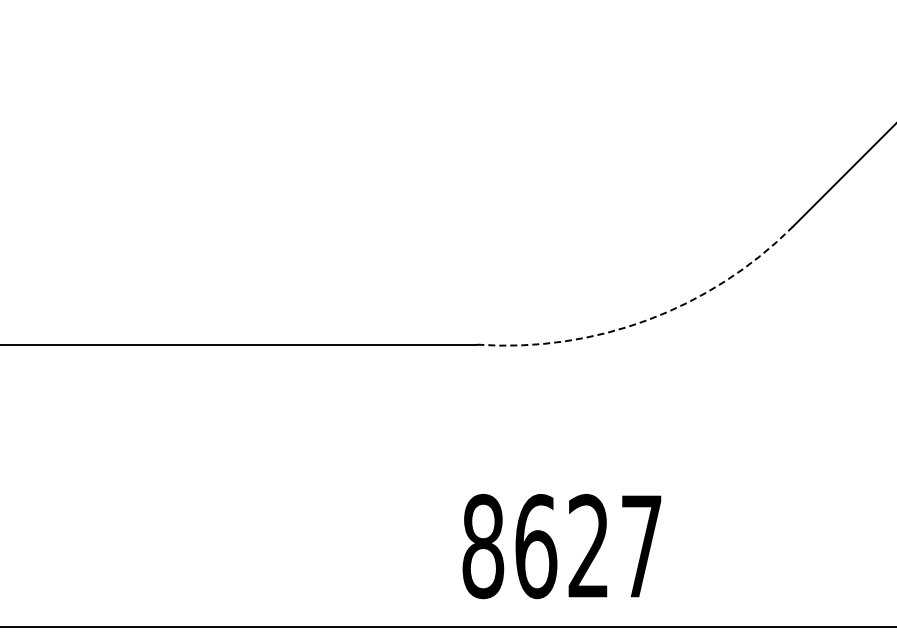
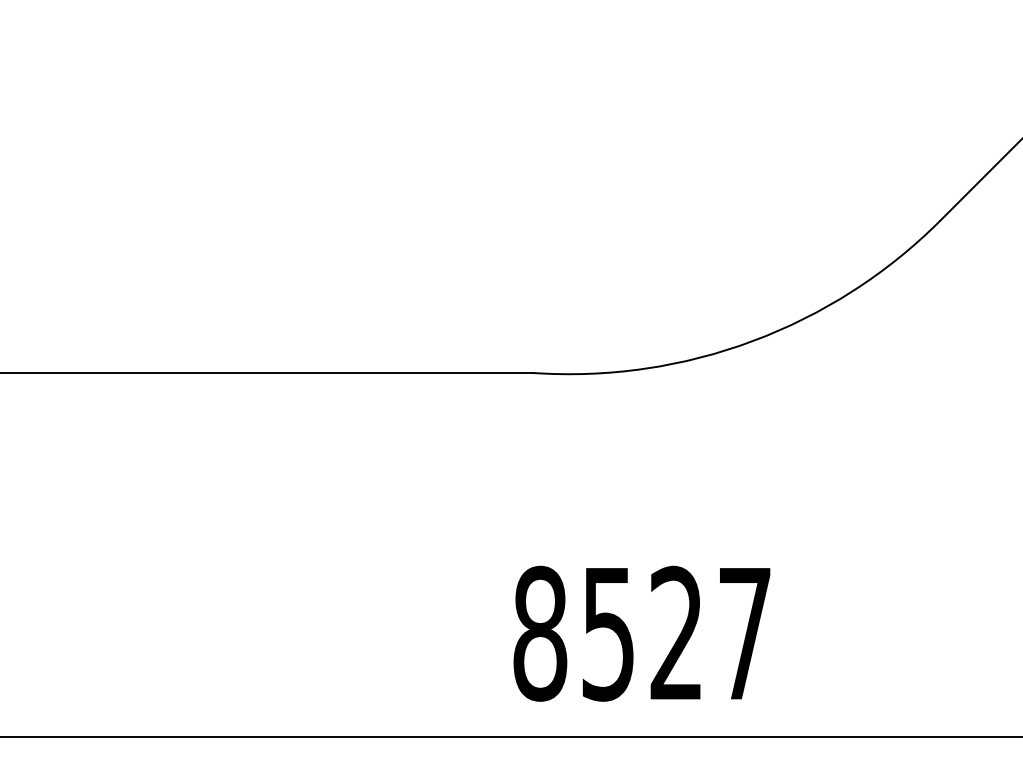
arc: (647, 320) -> (752, 341), dashed -> solid
text: (536, 546) -> (609, 633), 8627 -> 8527

